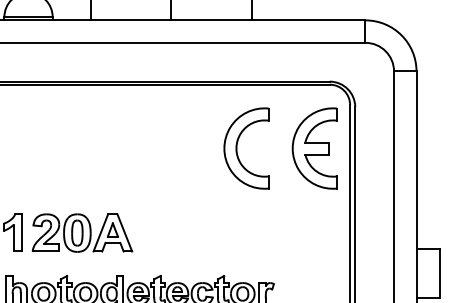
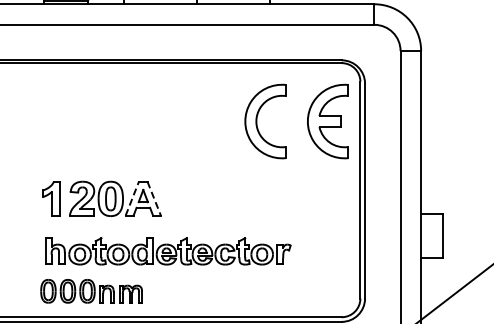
line: (101, 232) -> (132, 198), solid -> dashed
line: (125, 233) -> (154, 199), solid -> dashed

